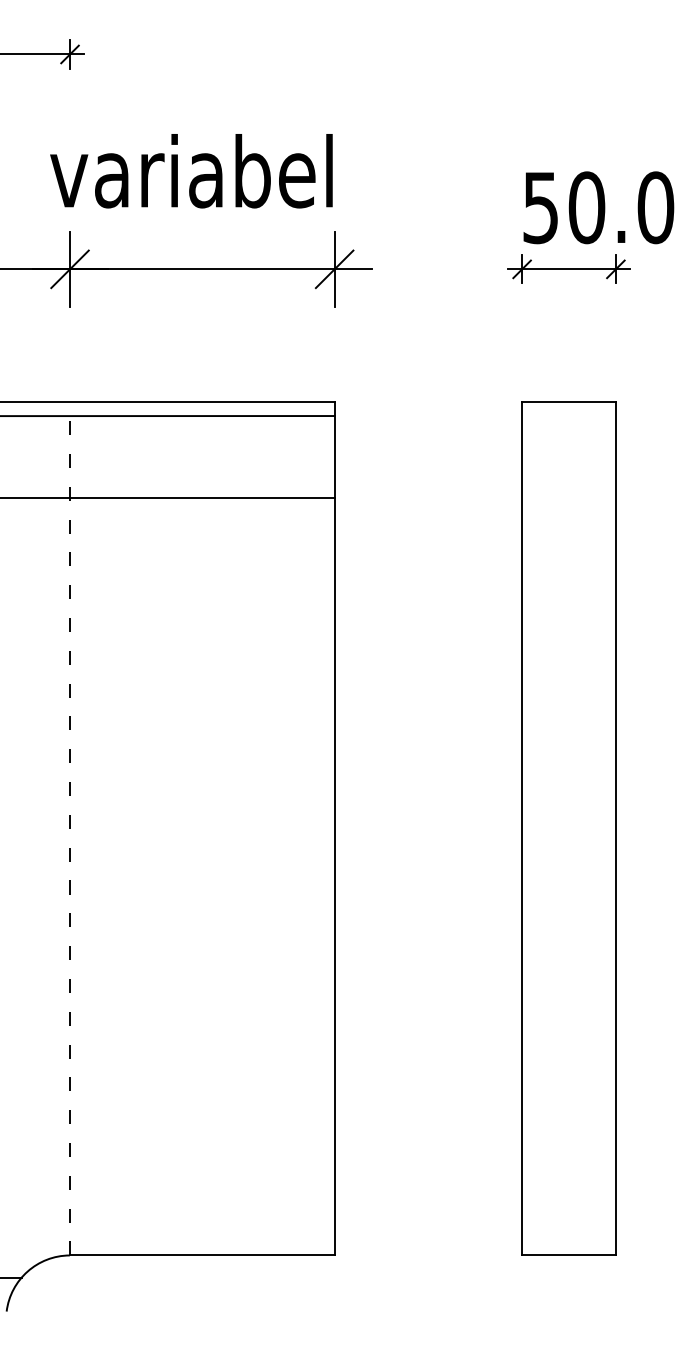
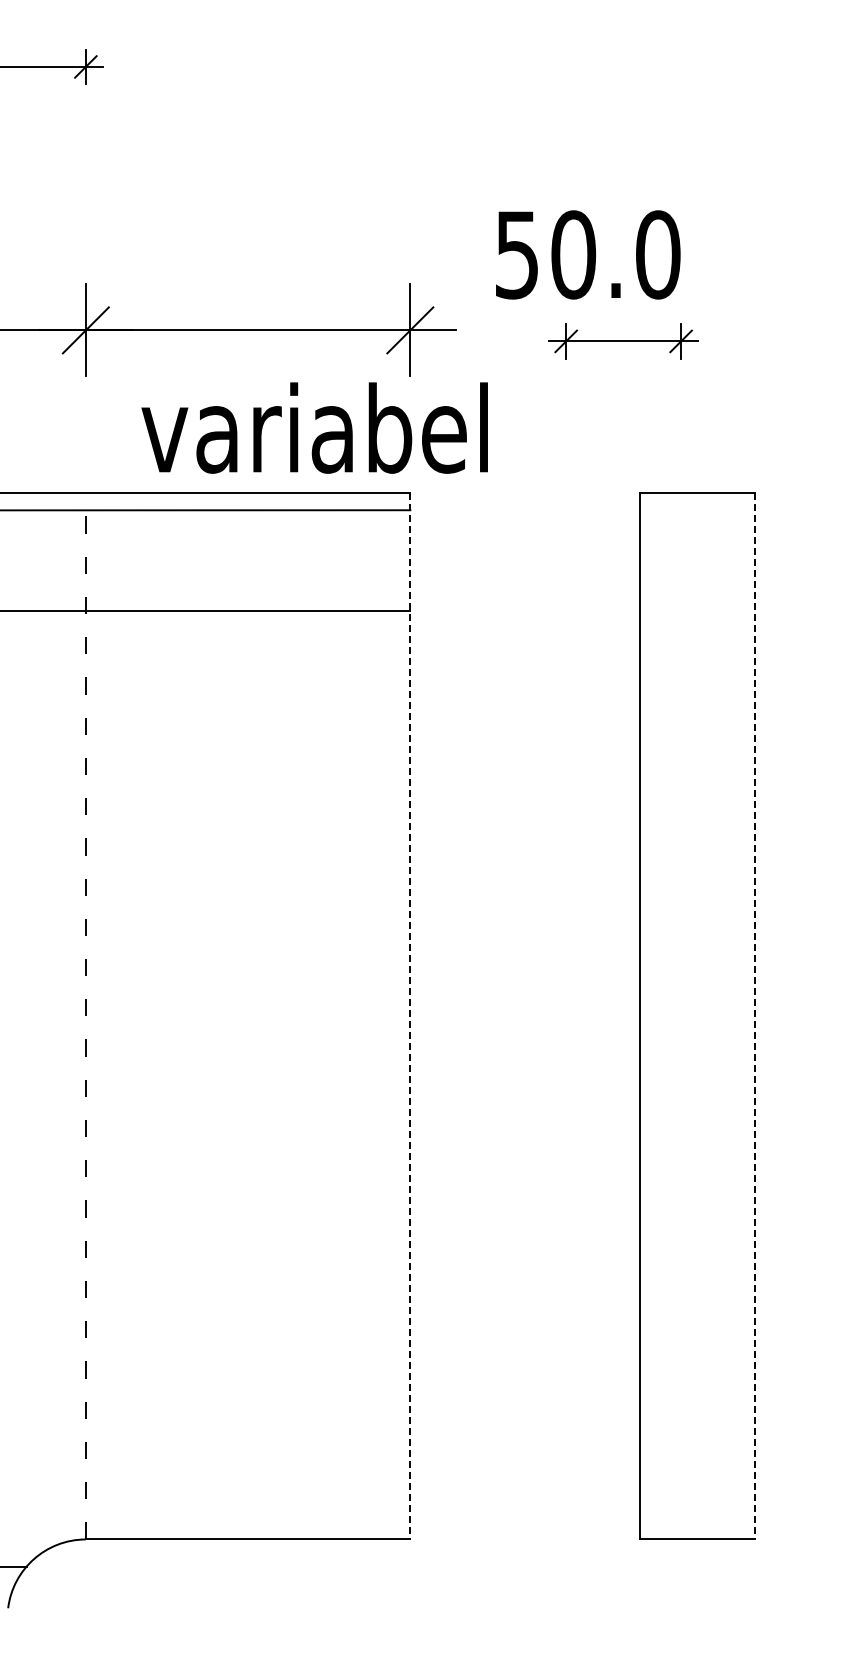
text: (191, 170) -> (314, 427), moved
text: (599, 207) -> (588, 254), moved
part: (568, 269) -> (623, 341), moved
line: (334, 828) -> (410, 1016), solid -> dashed
line: (616, 828) -> (755, 1016), solid -> dashed

